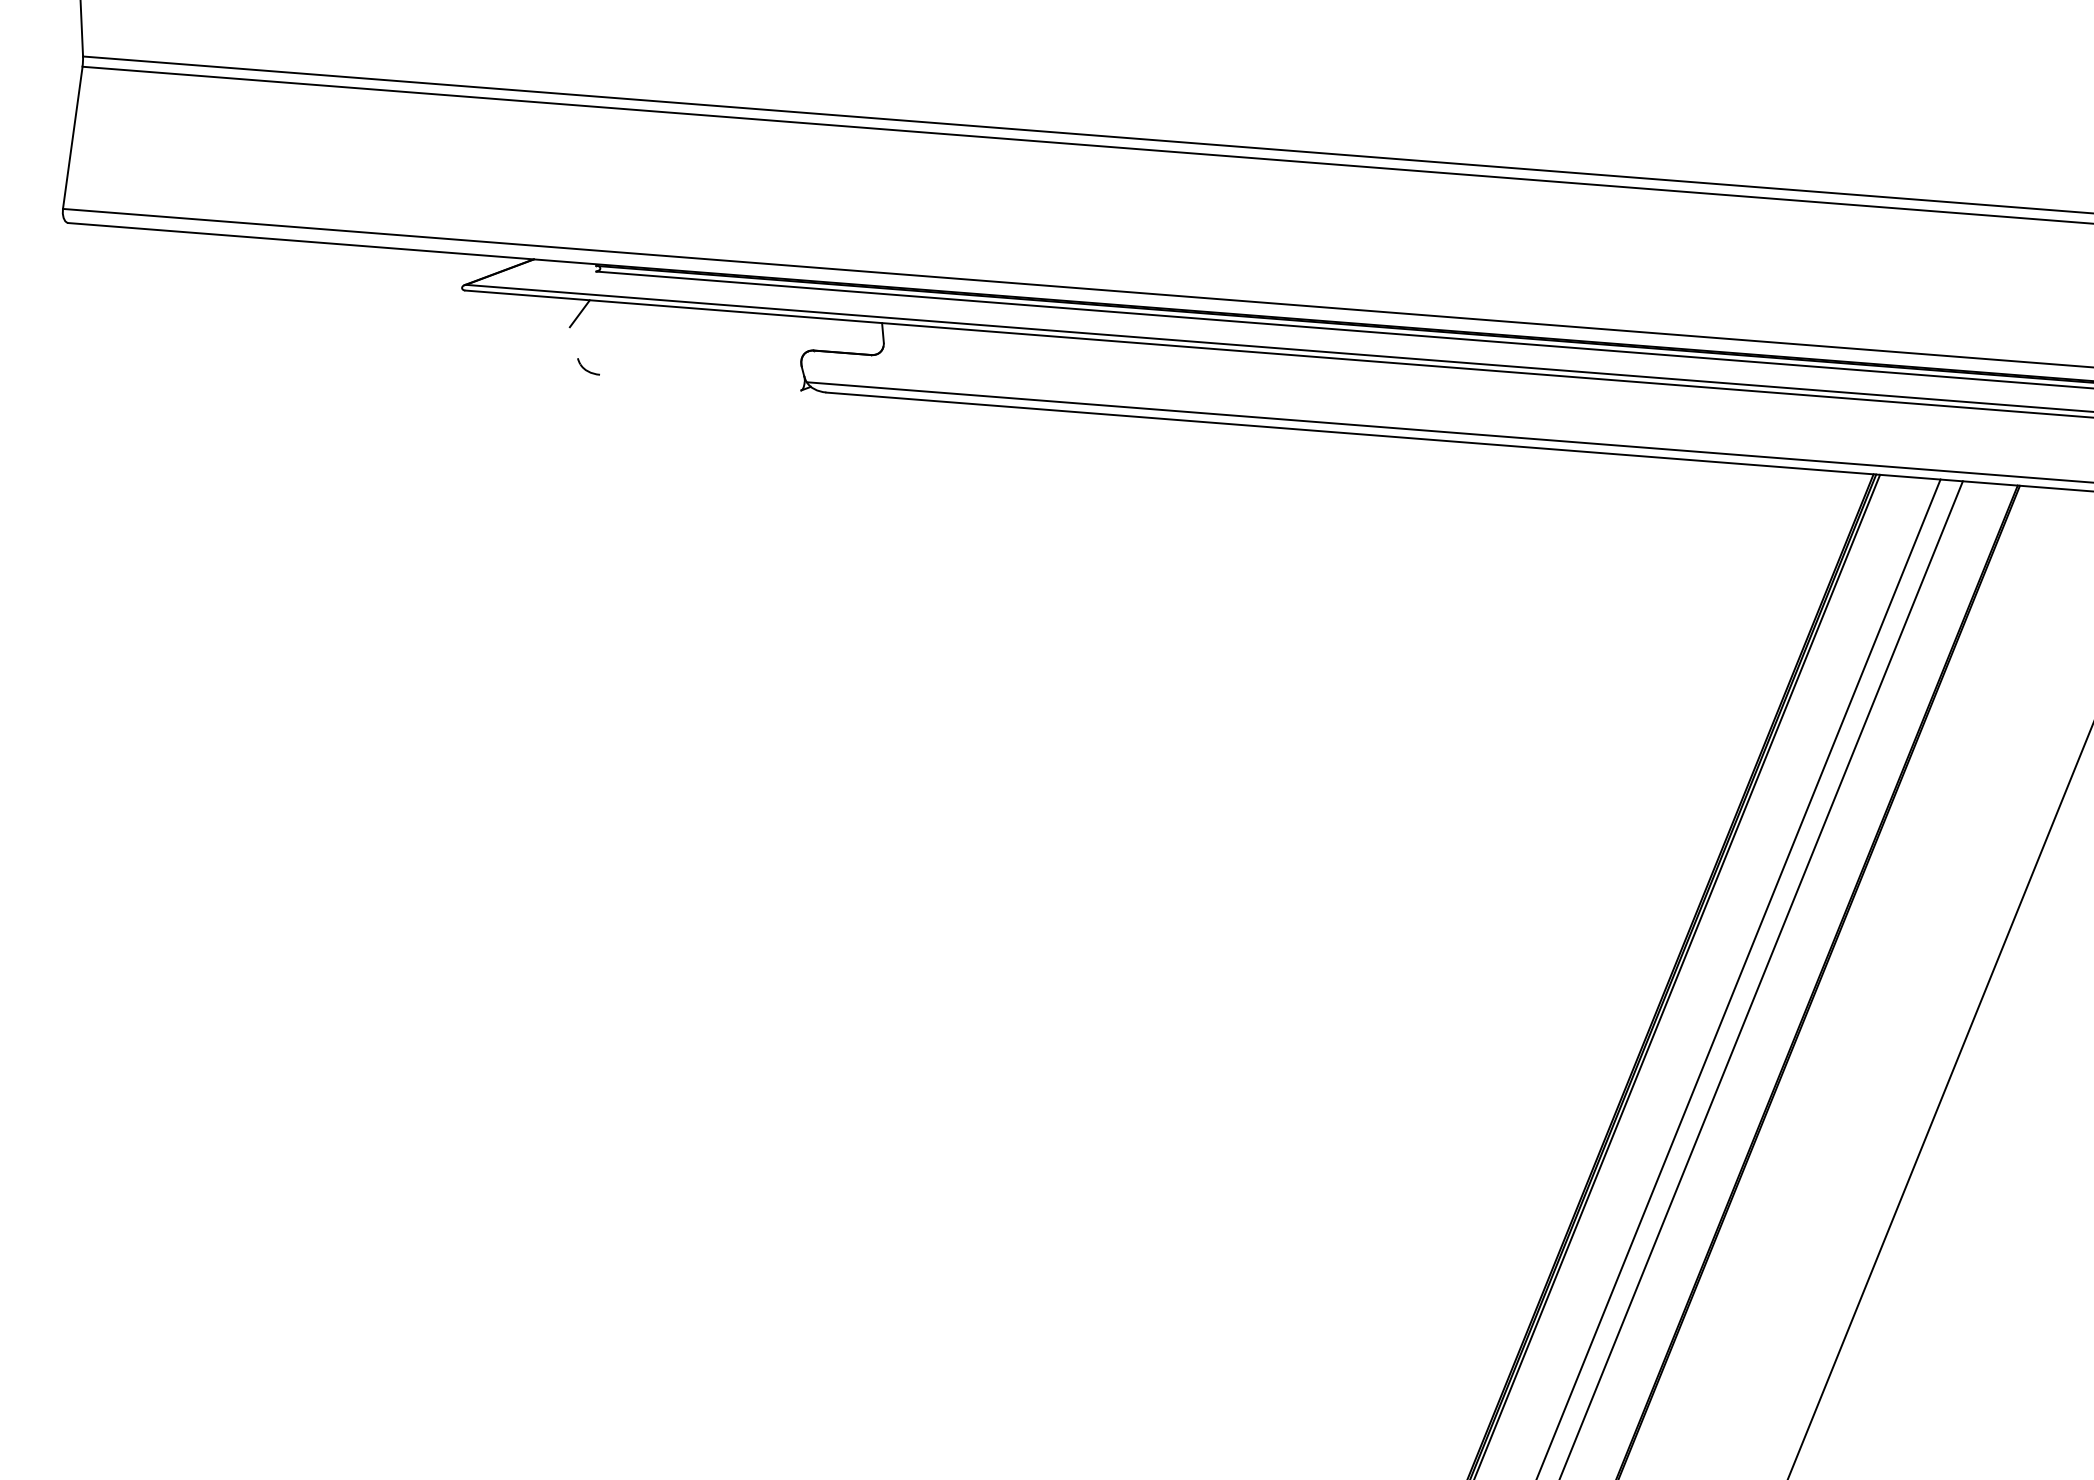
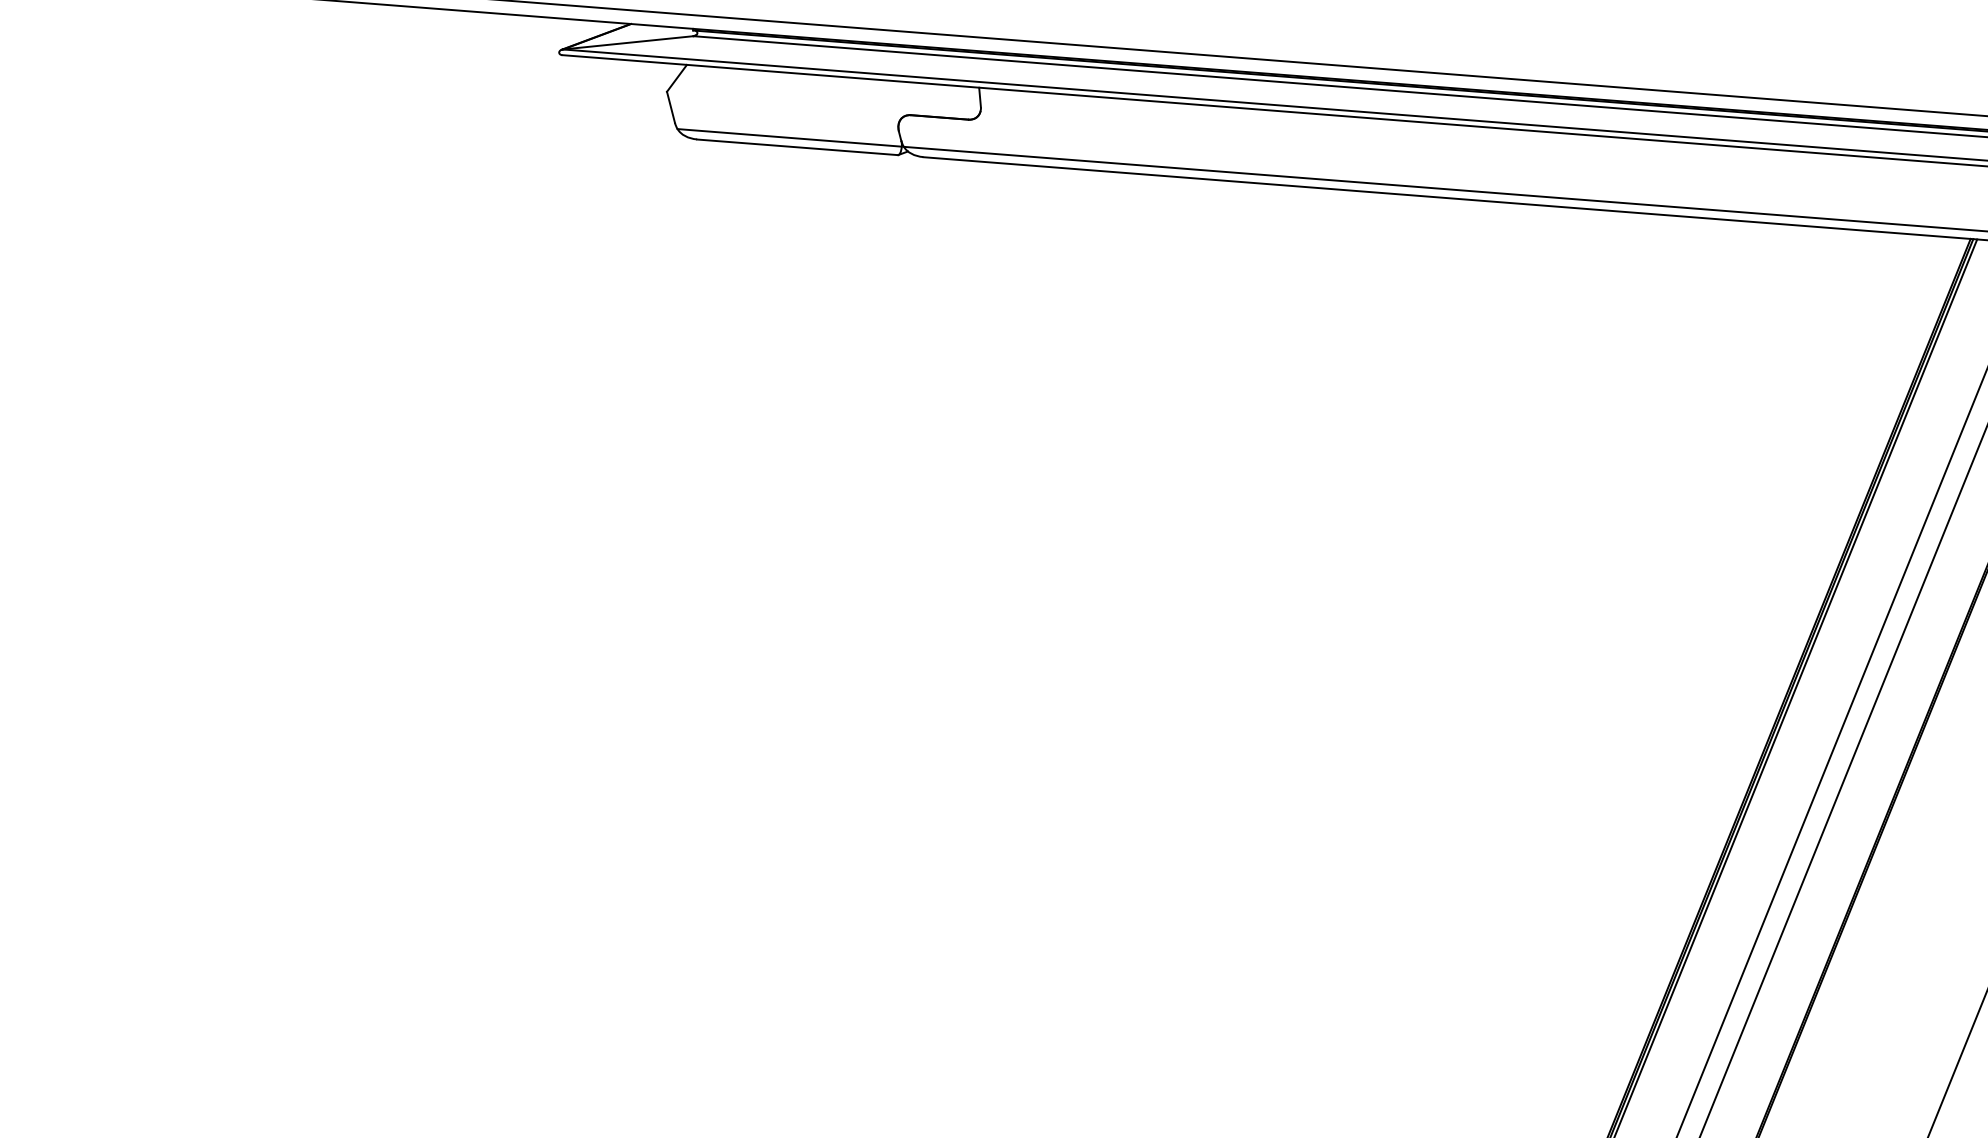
line: (530, 277) -> (627, 42), added
line: (573, 342) -> (670, 107), added
line: (692, 373) -> (789, 138), added
line: (700, 382) -> (797, 147), added

